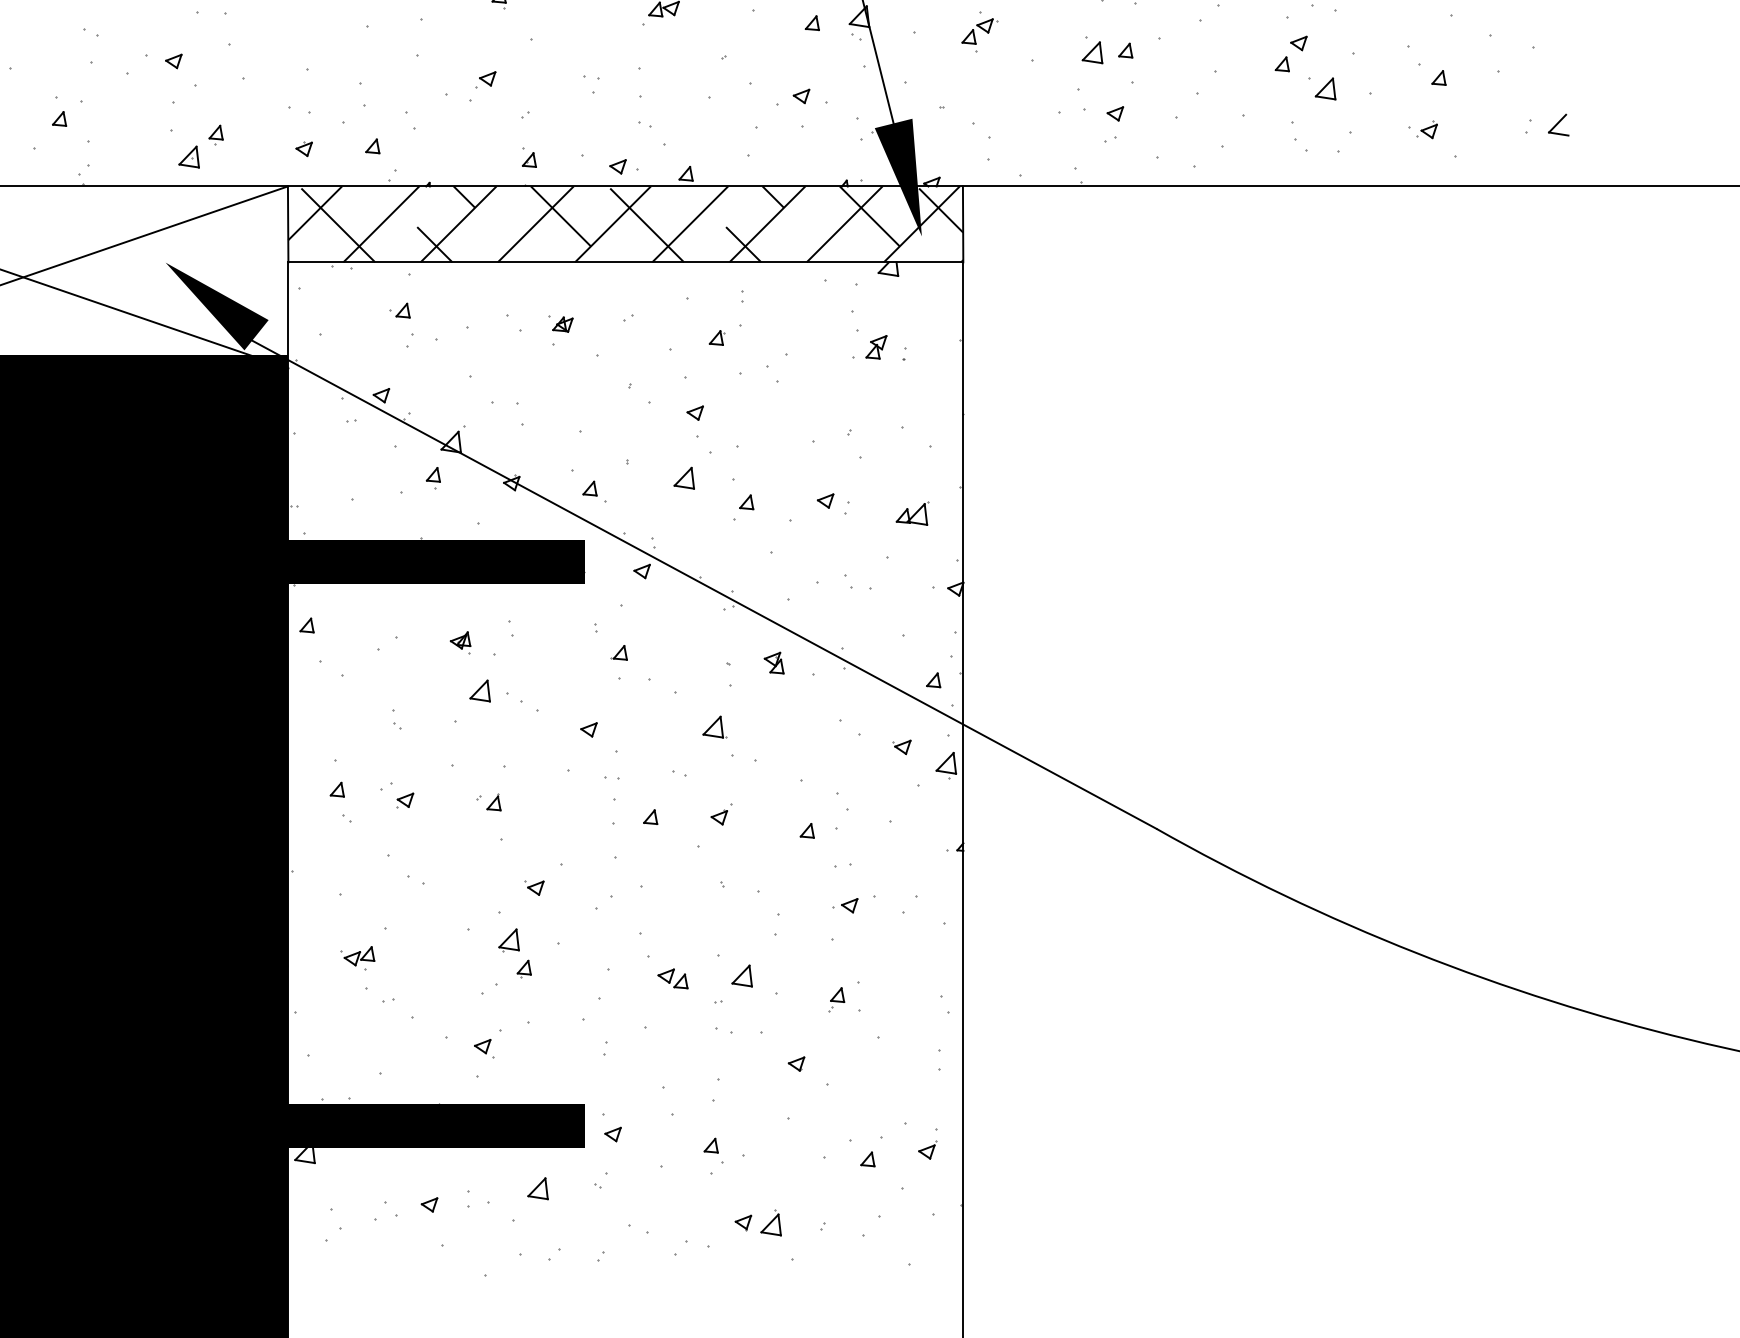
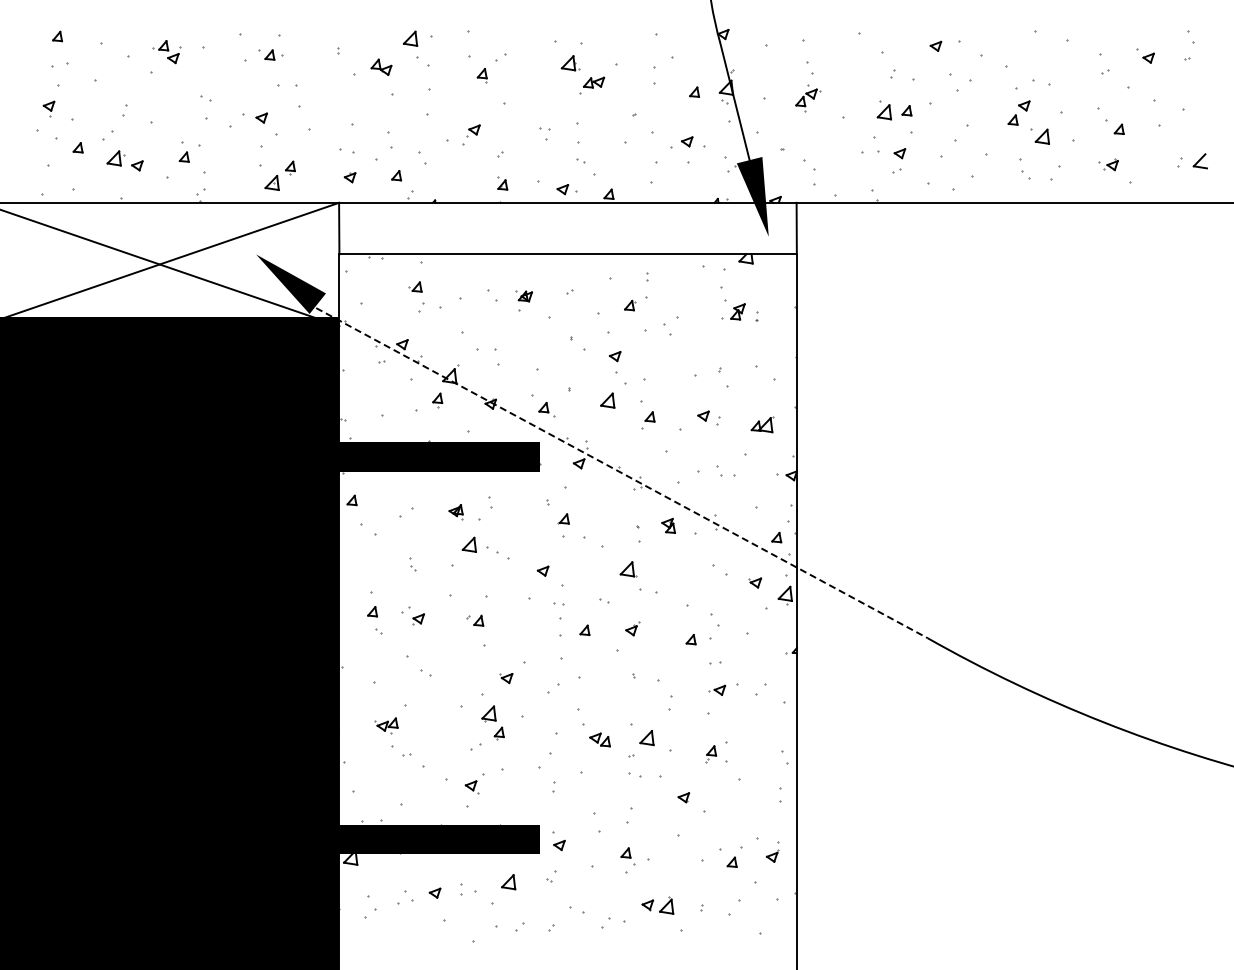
hatch: (624, 224) -> (567, 228), removed
line: (698, 581) -> (617, 470), solid -> dashed

